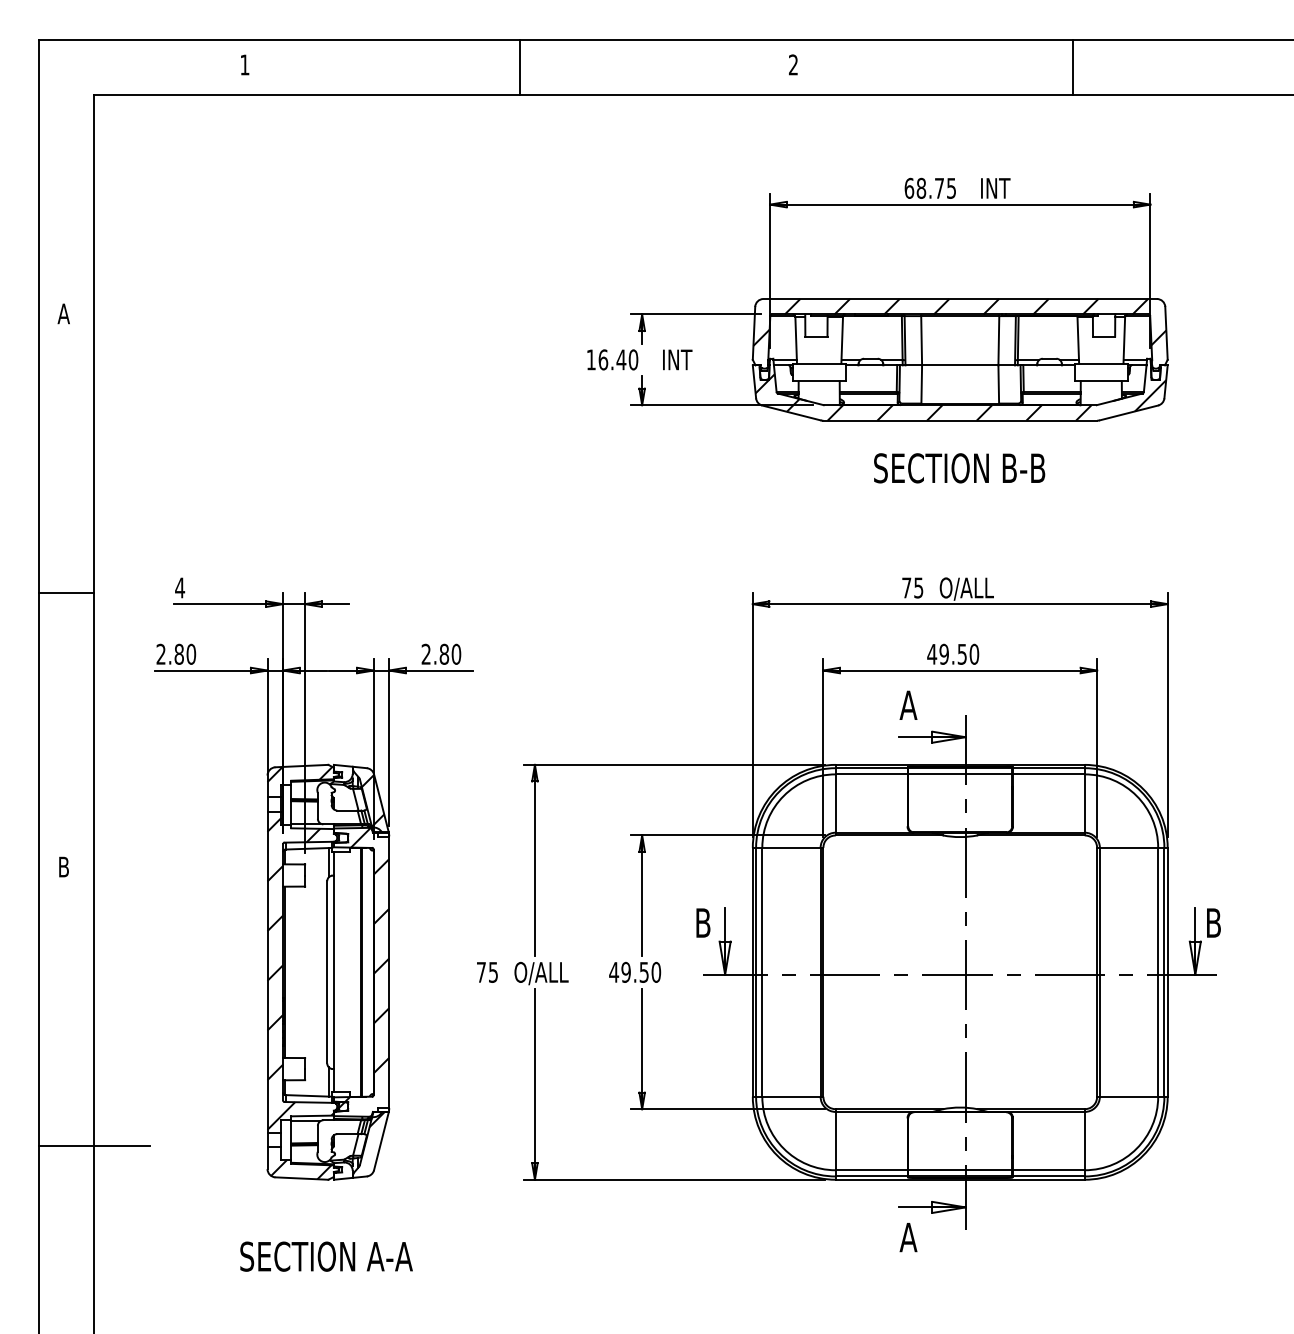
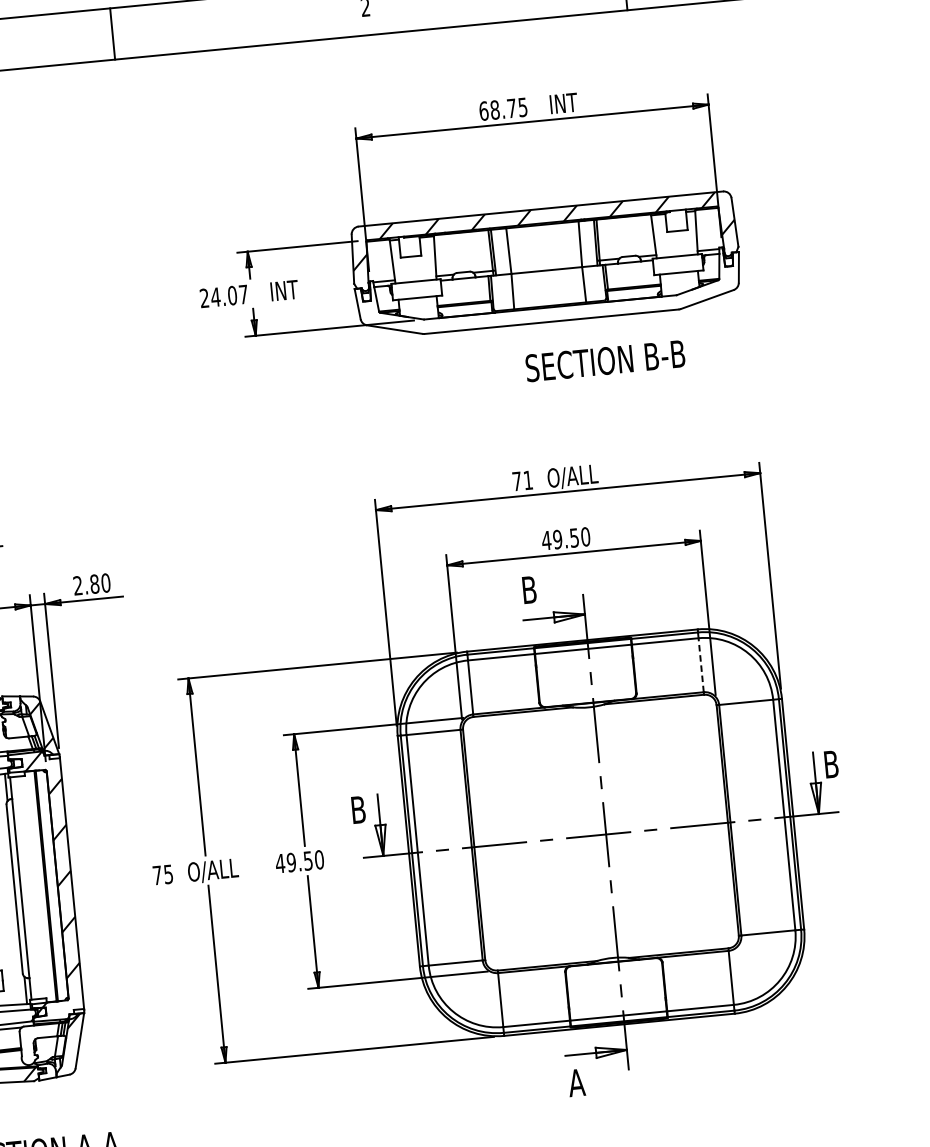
text: (612, 359) -> (224, 296), 16.40 -> 24.07
hatch: (960, 397) -> (549, 300), removed
text: (959, 468) -> (605, 361), moved
text: (918, 587) -> (527, 479), 75 -> 71
text: (908, 704) -> (529, 589), A -> B
line: (1084, 803) -> (700, 665), solid -> dashed

